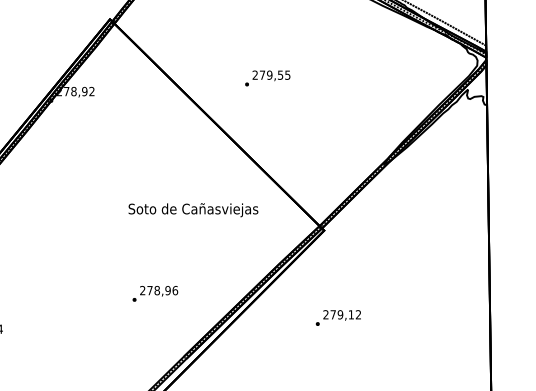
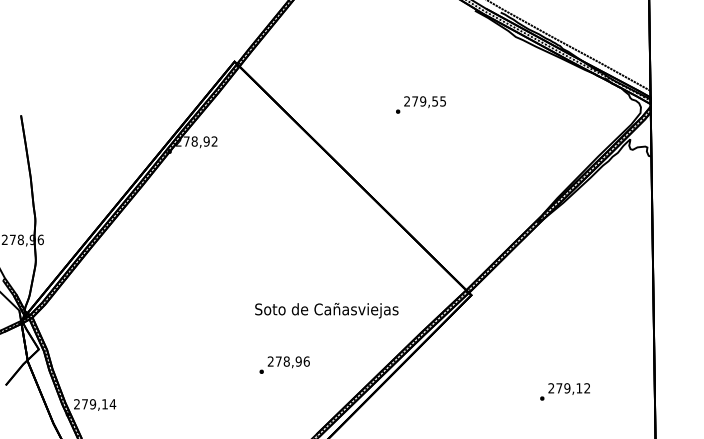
text: (267, 77) -> (420, 104), moved
text: (193, 210) -> (326, 310), moved
text: (337, 317) -> (564, 391), moved

